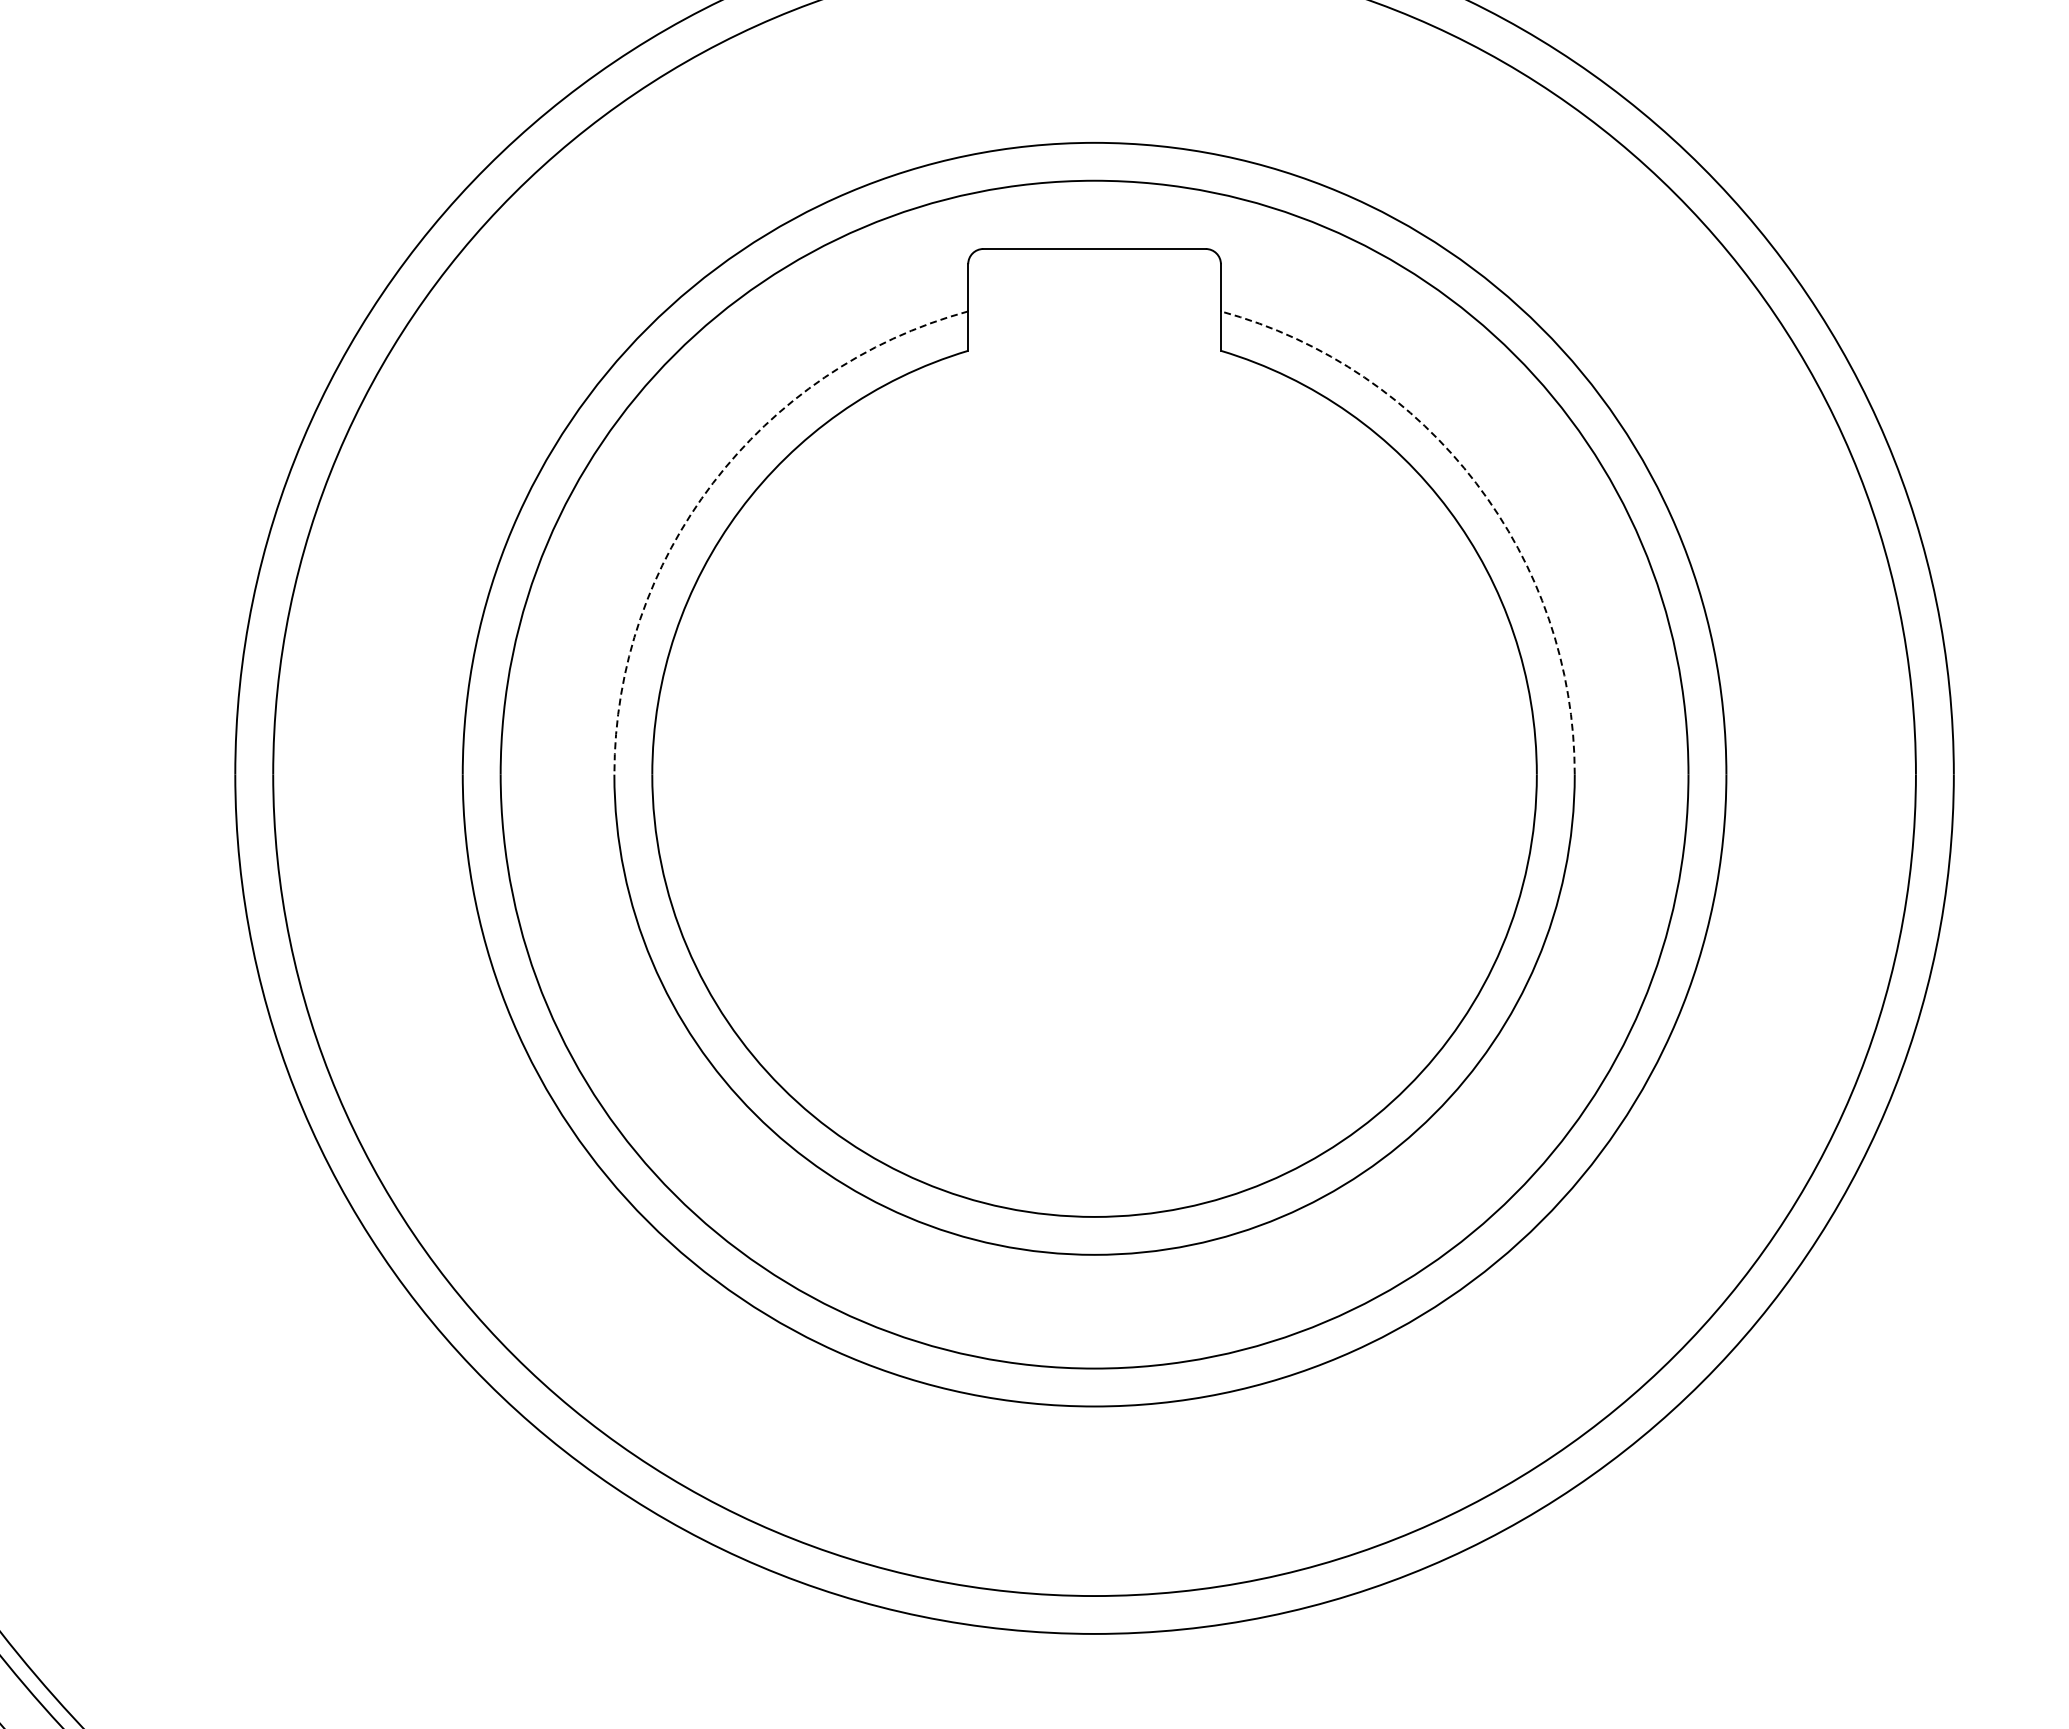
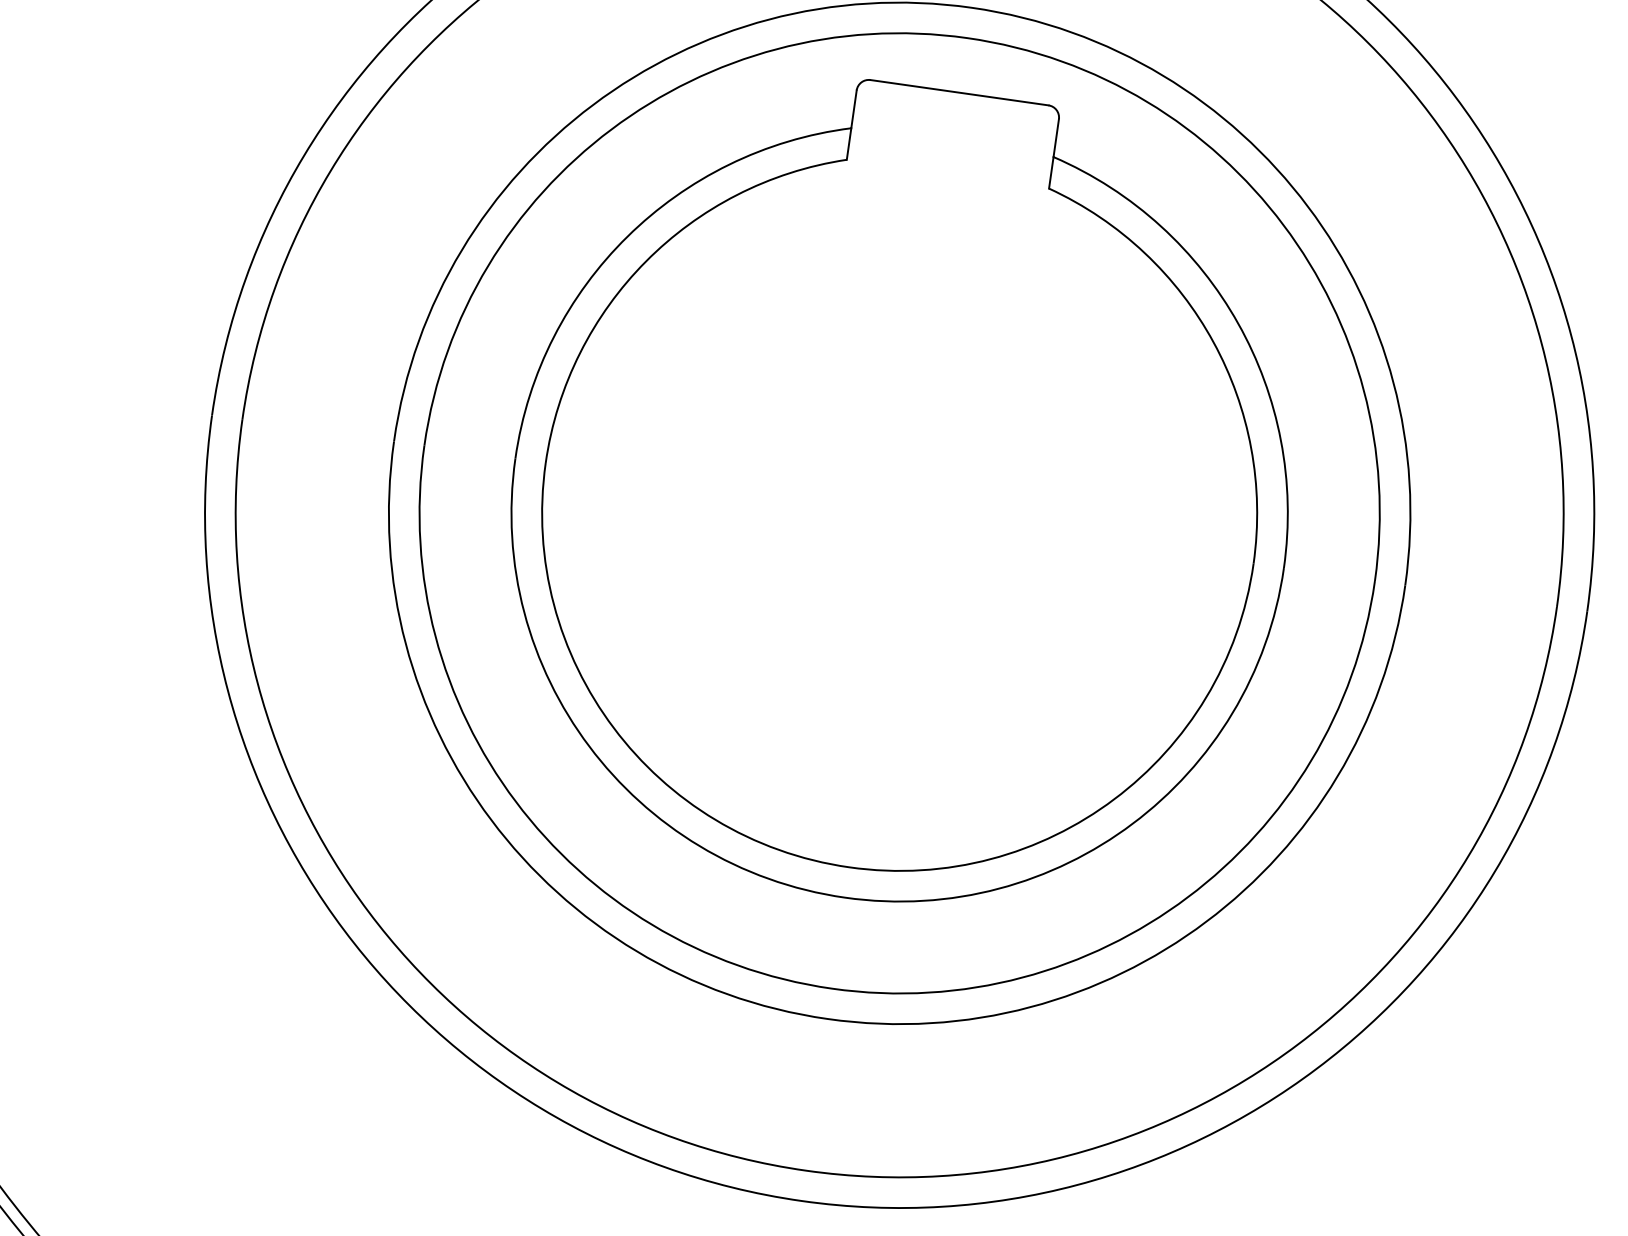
arc: (712, 483) -> (627, 236), dashed -> solid
arc: (1476, 483) -> (1238, 323), dashed -> solid

